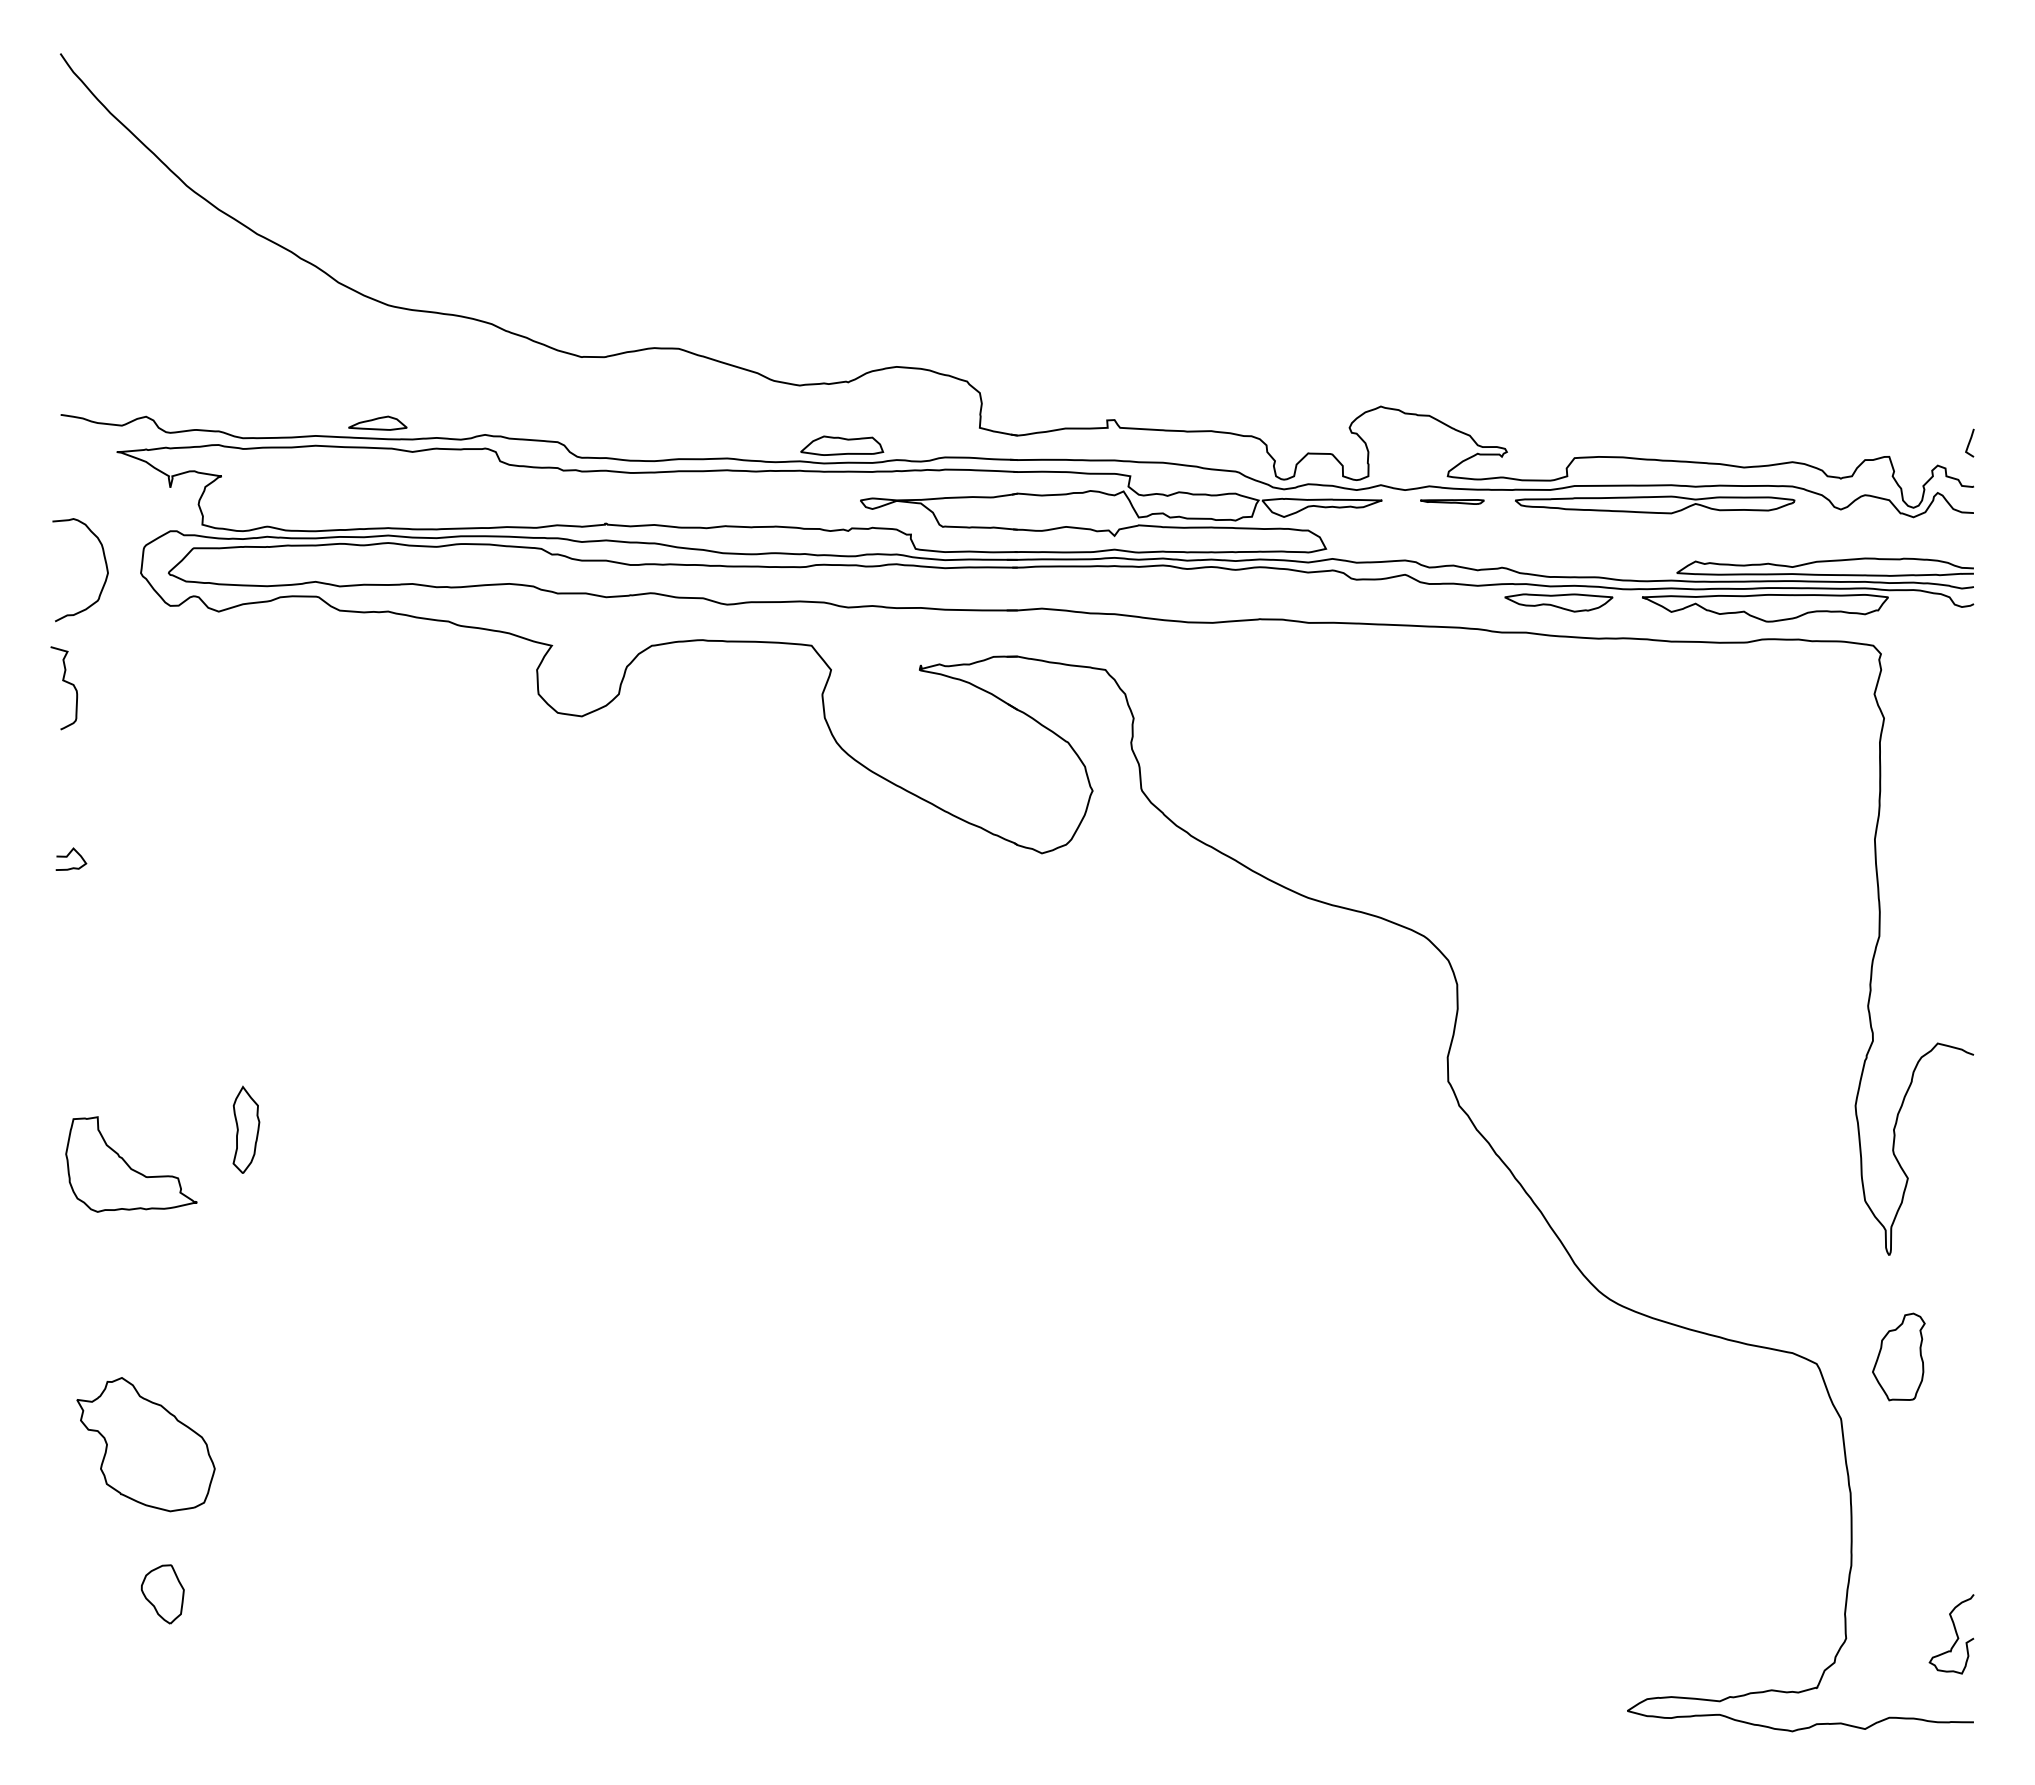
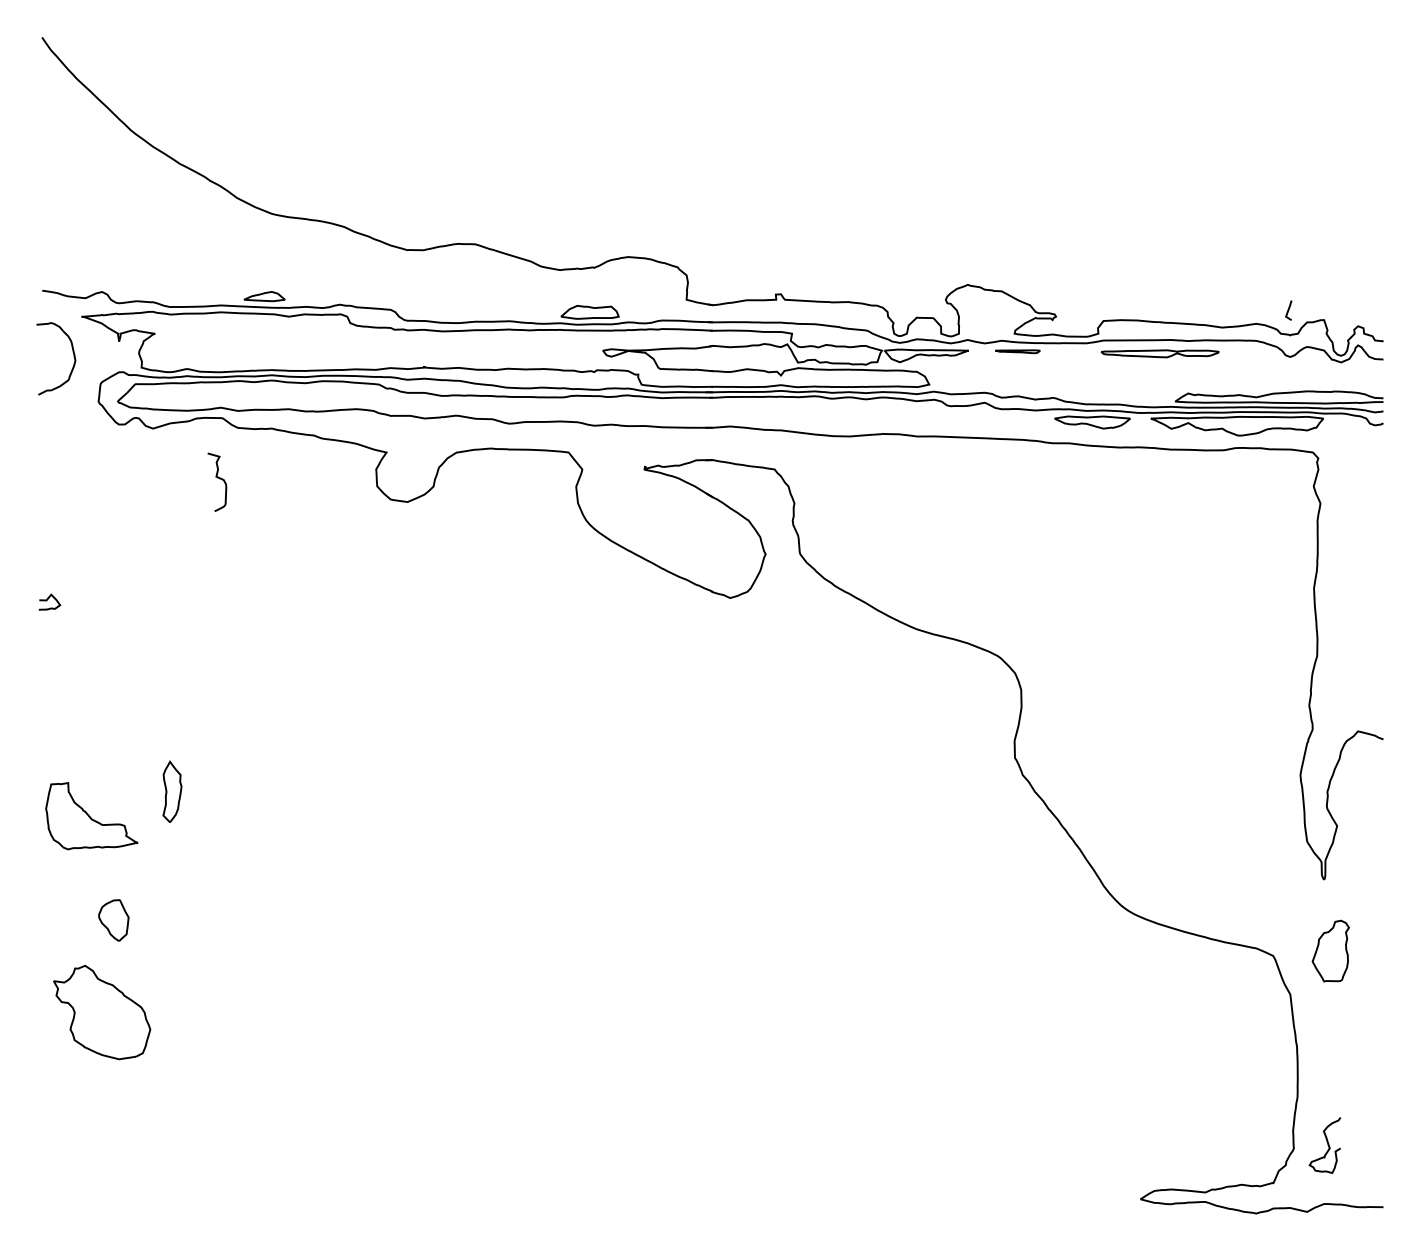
line: (1969, 442) -> (1288, 310), moved
part: (1655, 504) -> (1160, 353), size x0.6
curve: (105, 566) -> (73, 356), moved
curve: (67, 683) -> (219, 478), moved
part: (162, 1594) -> (113, 920), moved
curve: (1955, 1633) -> (1327, 1144), moved

